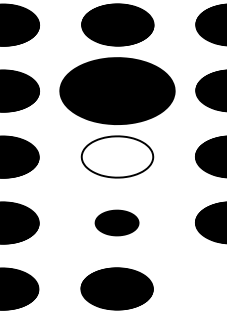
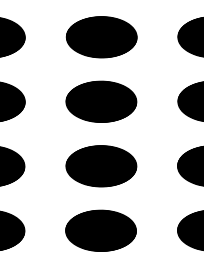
part: (117, 90) -> (101, 101), size x0.62
hatch: (117, 156) -> (101, 165), added
part: (116, 222) -> (100, 230), size x1.67

